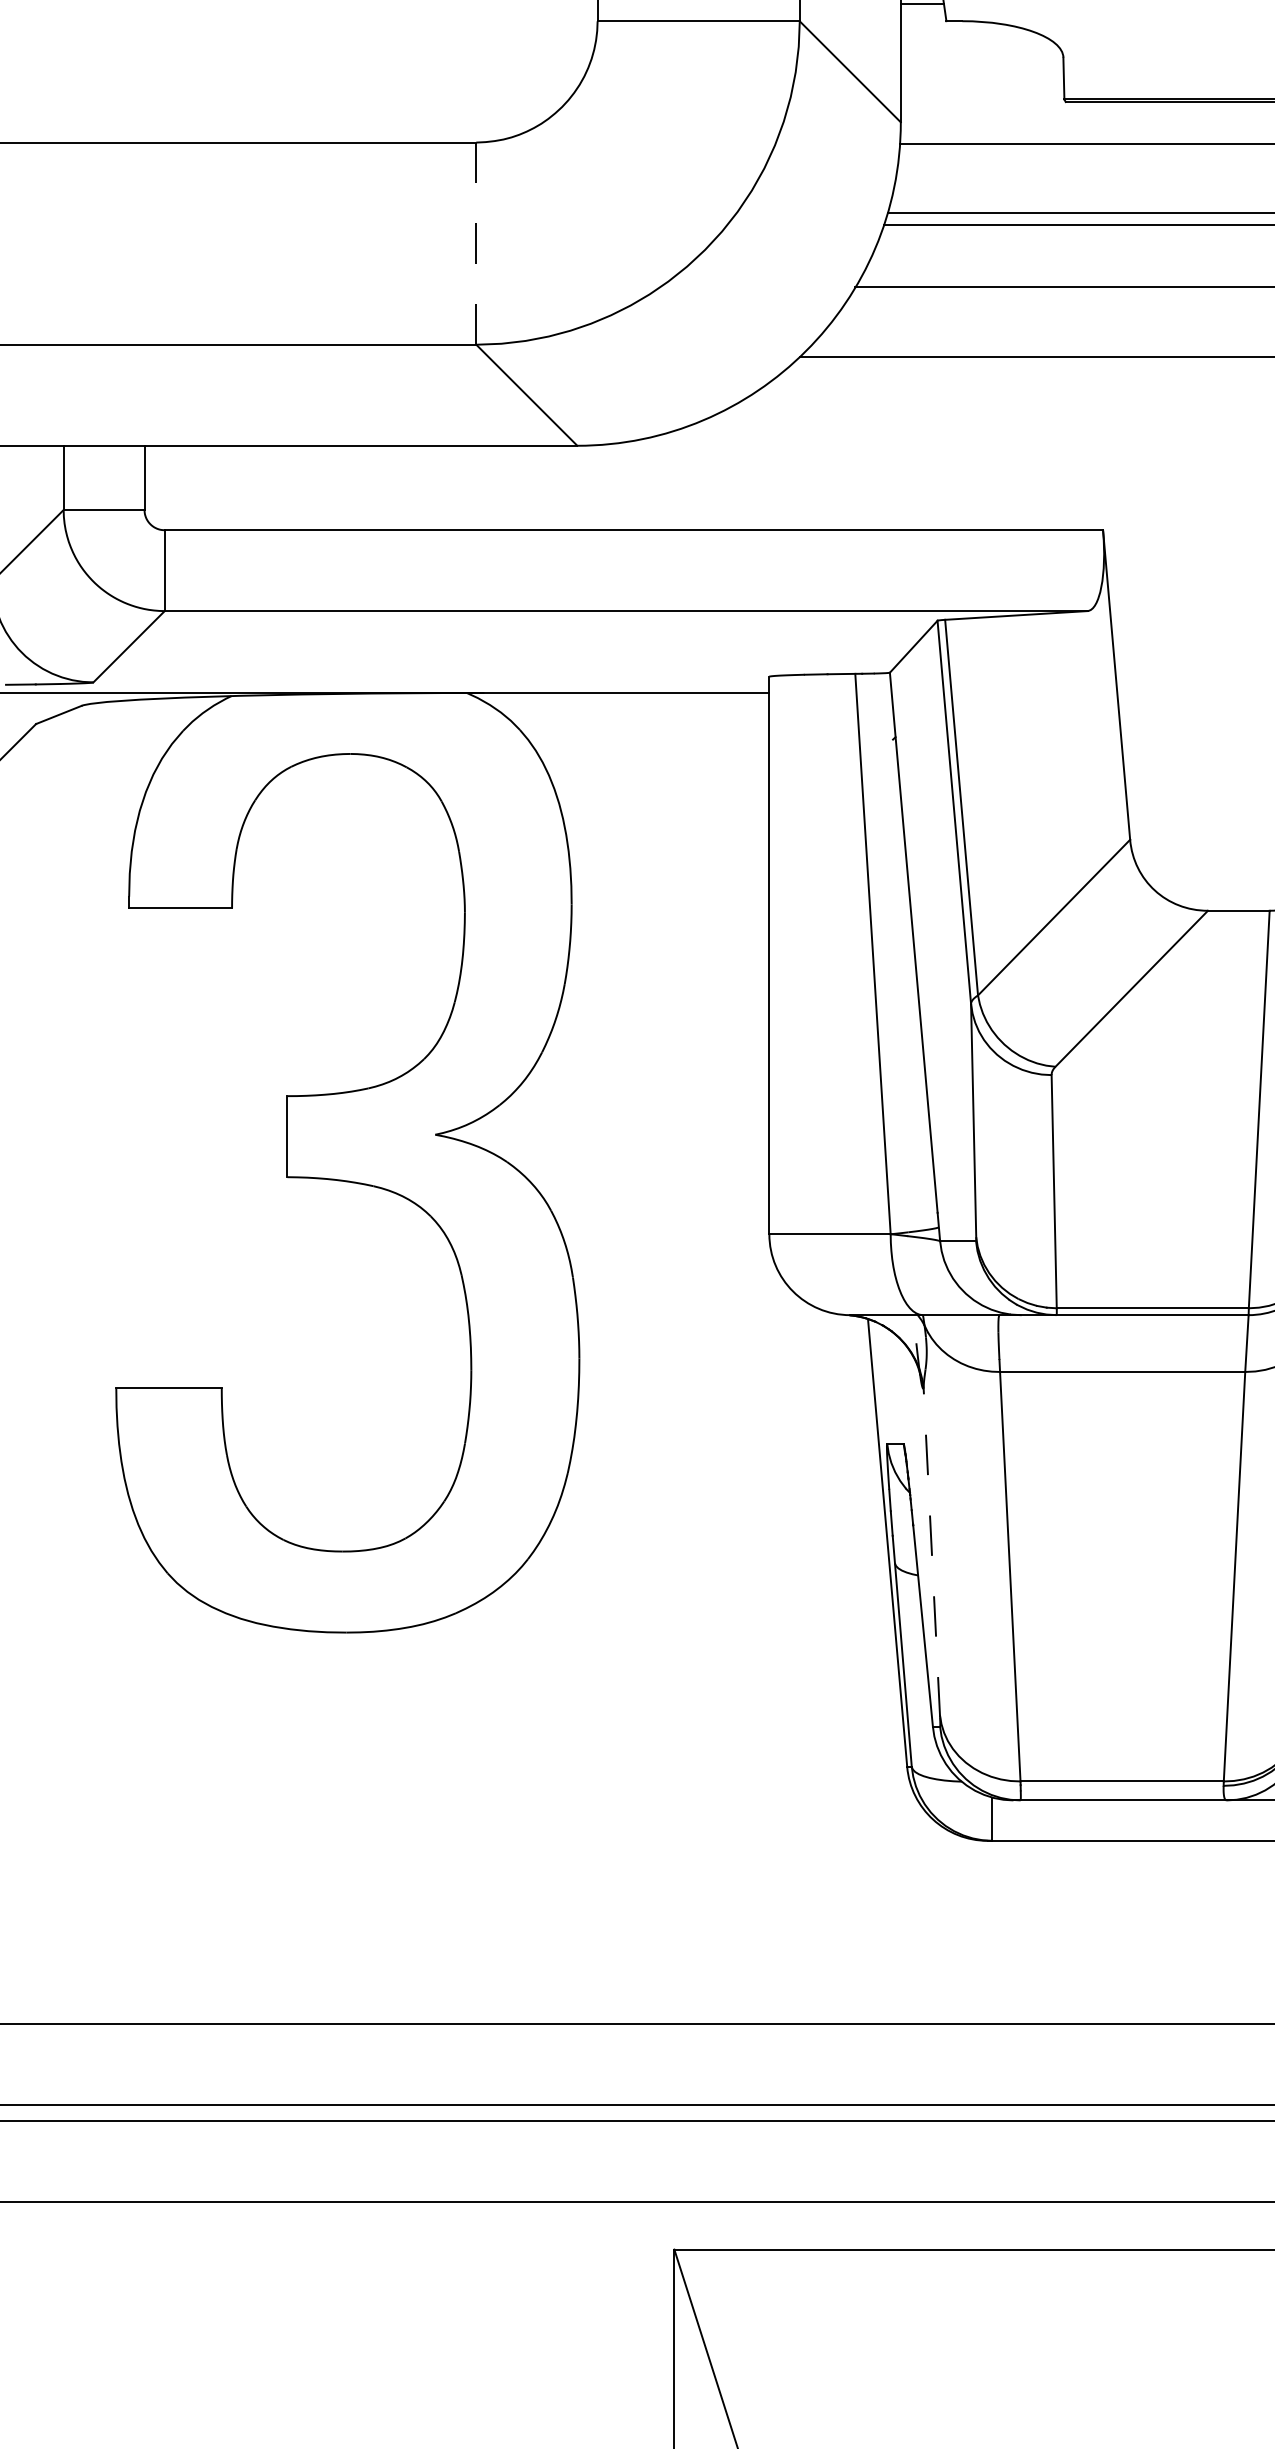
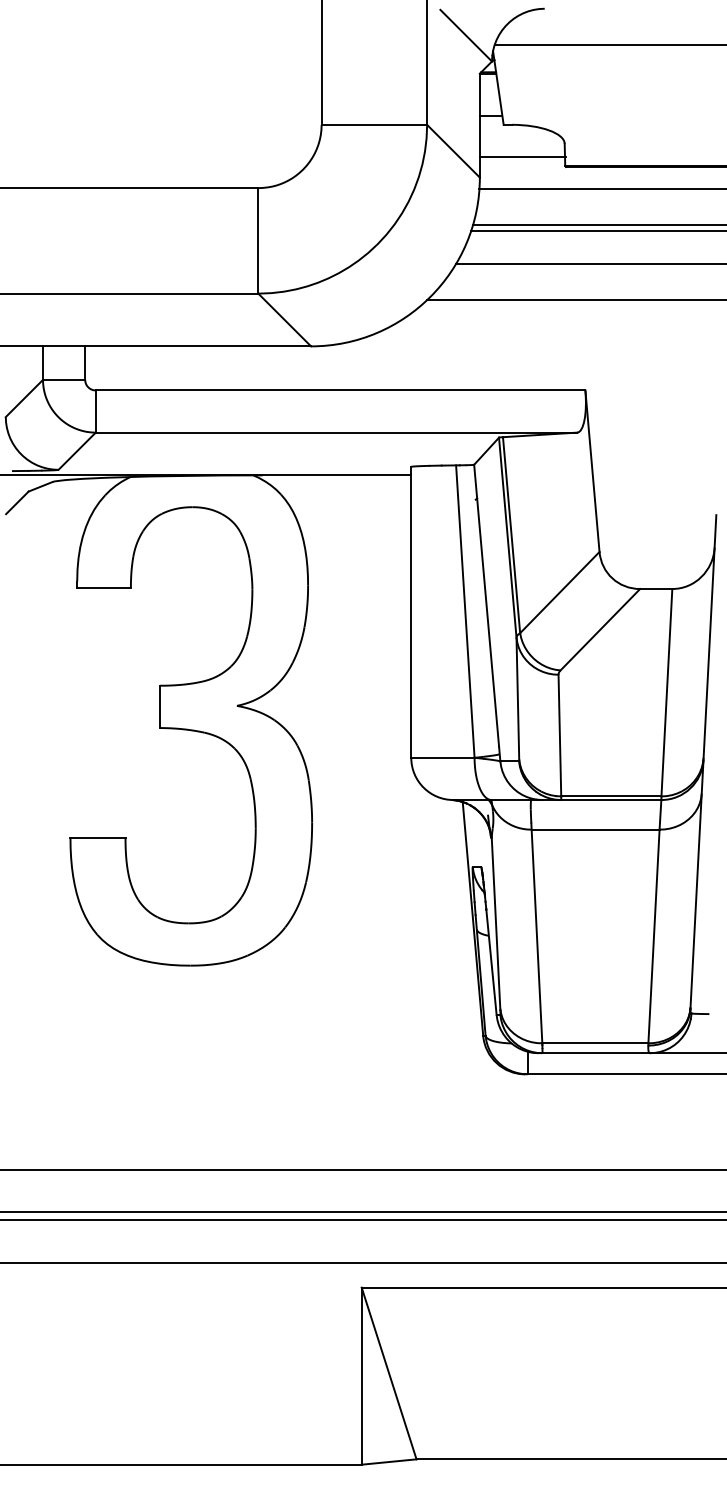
line: (982, 83) -> (522, 157), added
line: (476, 242) -> (258, 240), dashed -> solid
line: (932, 1553) -> (496, 924), dashed -> solid

